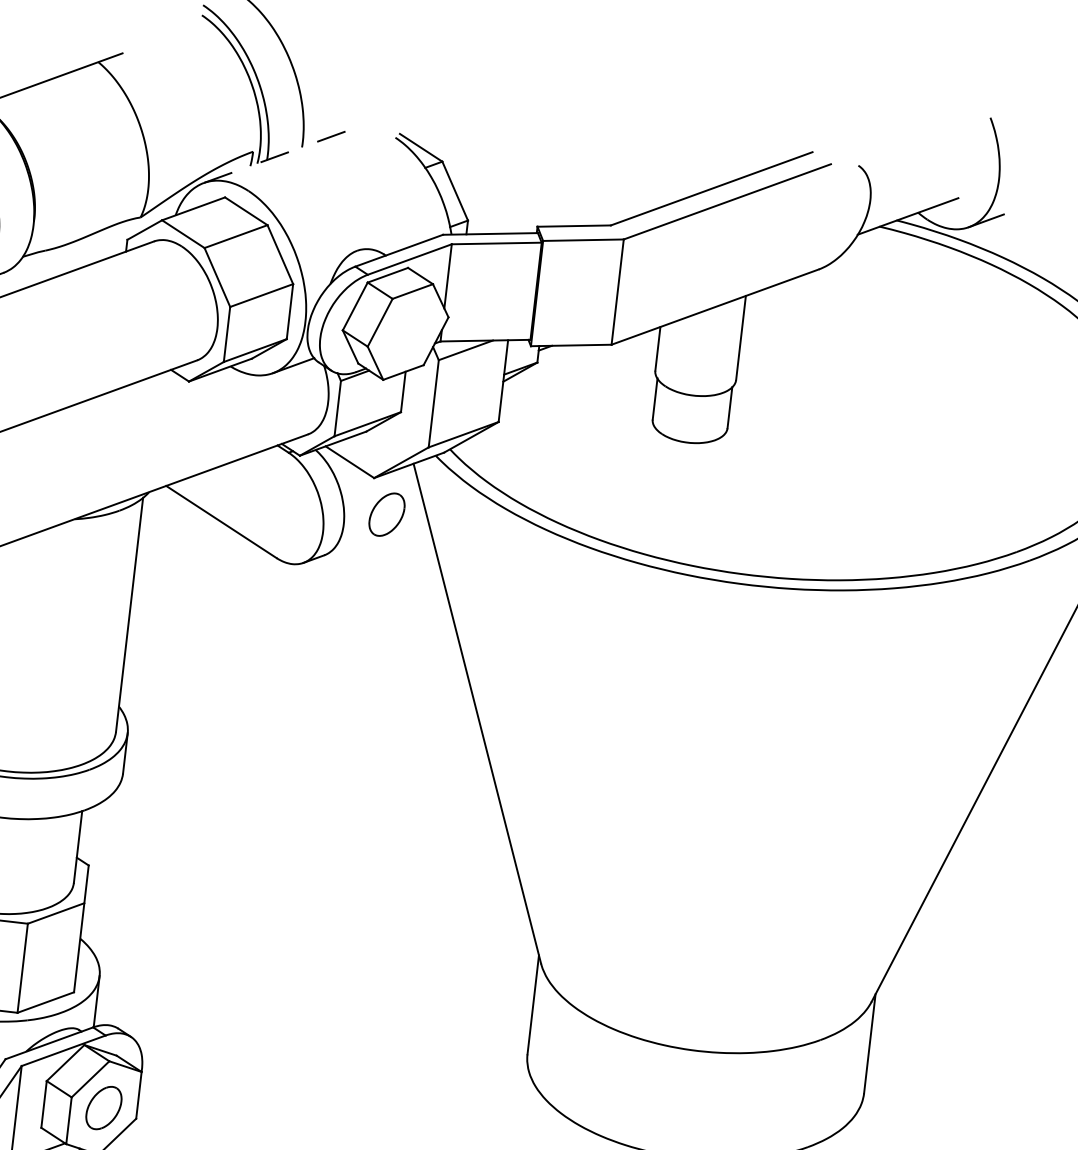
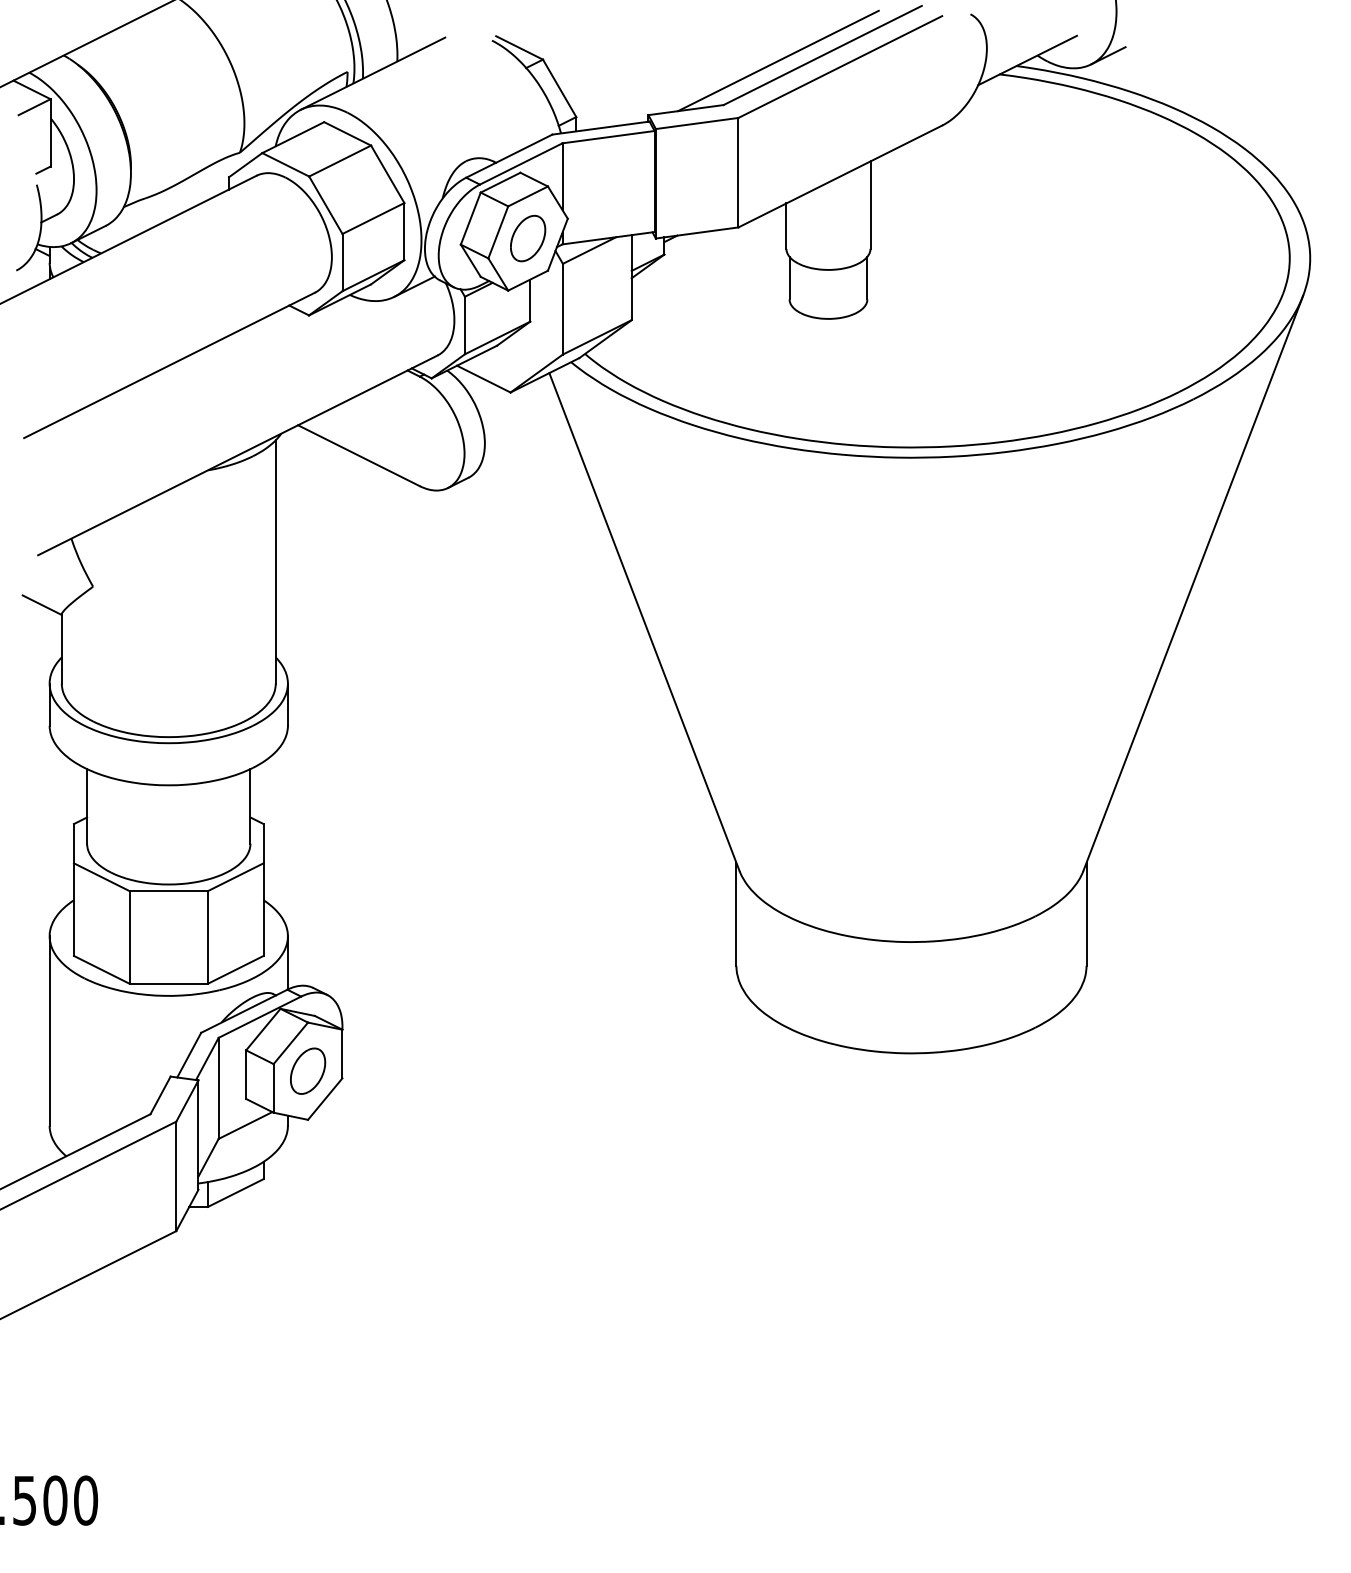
line: (277, 156) -> (373, 73), dashed -> solid
line: (668, 188) -> (778, 60), added
part: (387, 514) -> (528, 238), moved

